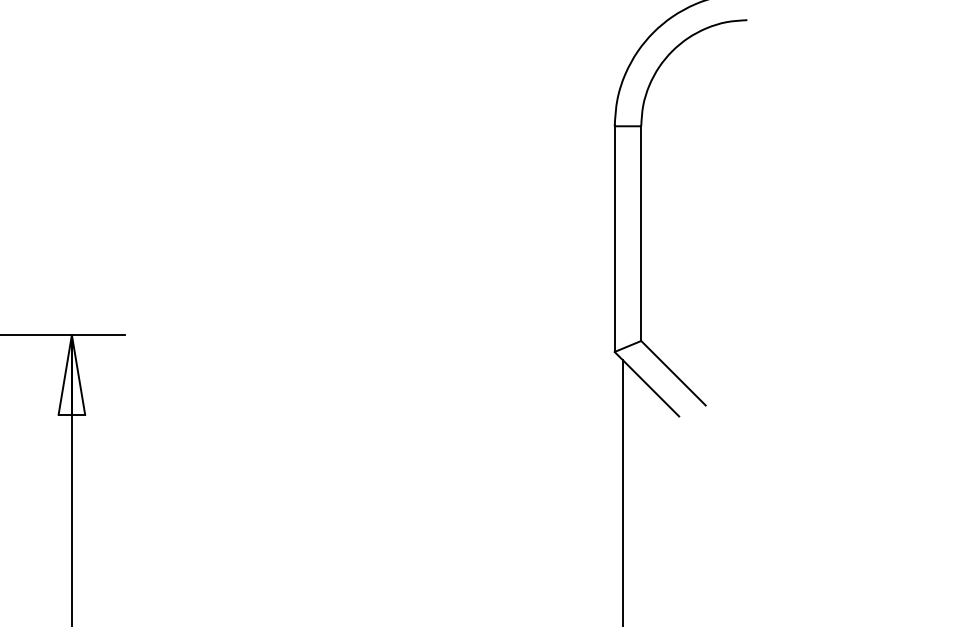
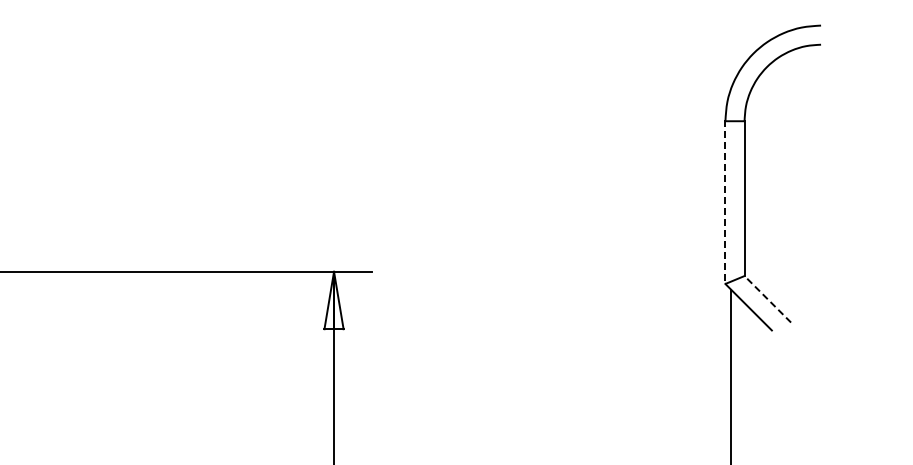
line: (614, 238) -> (725, 202), solid -> dashed
line: (673, 373) -> (767, 299), solid -> dashed

